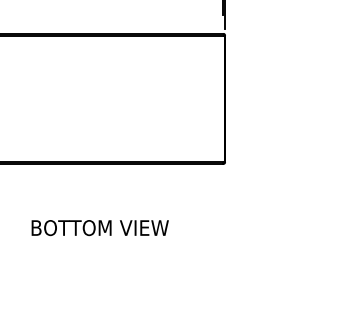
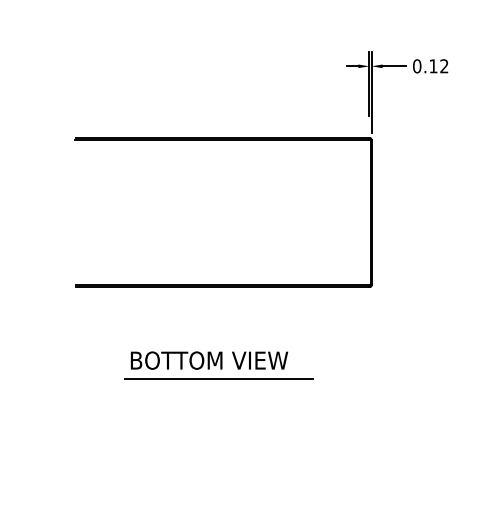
text: (100, 227) -> (209, 360), moved
line: (91, 243) -> (218, 378), added

